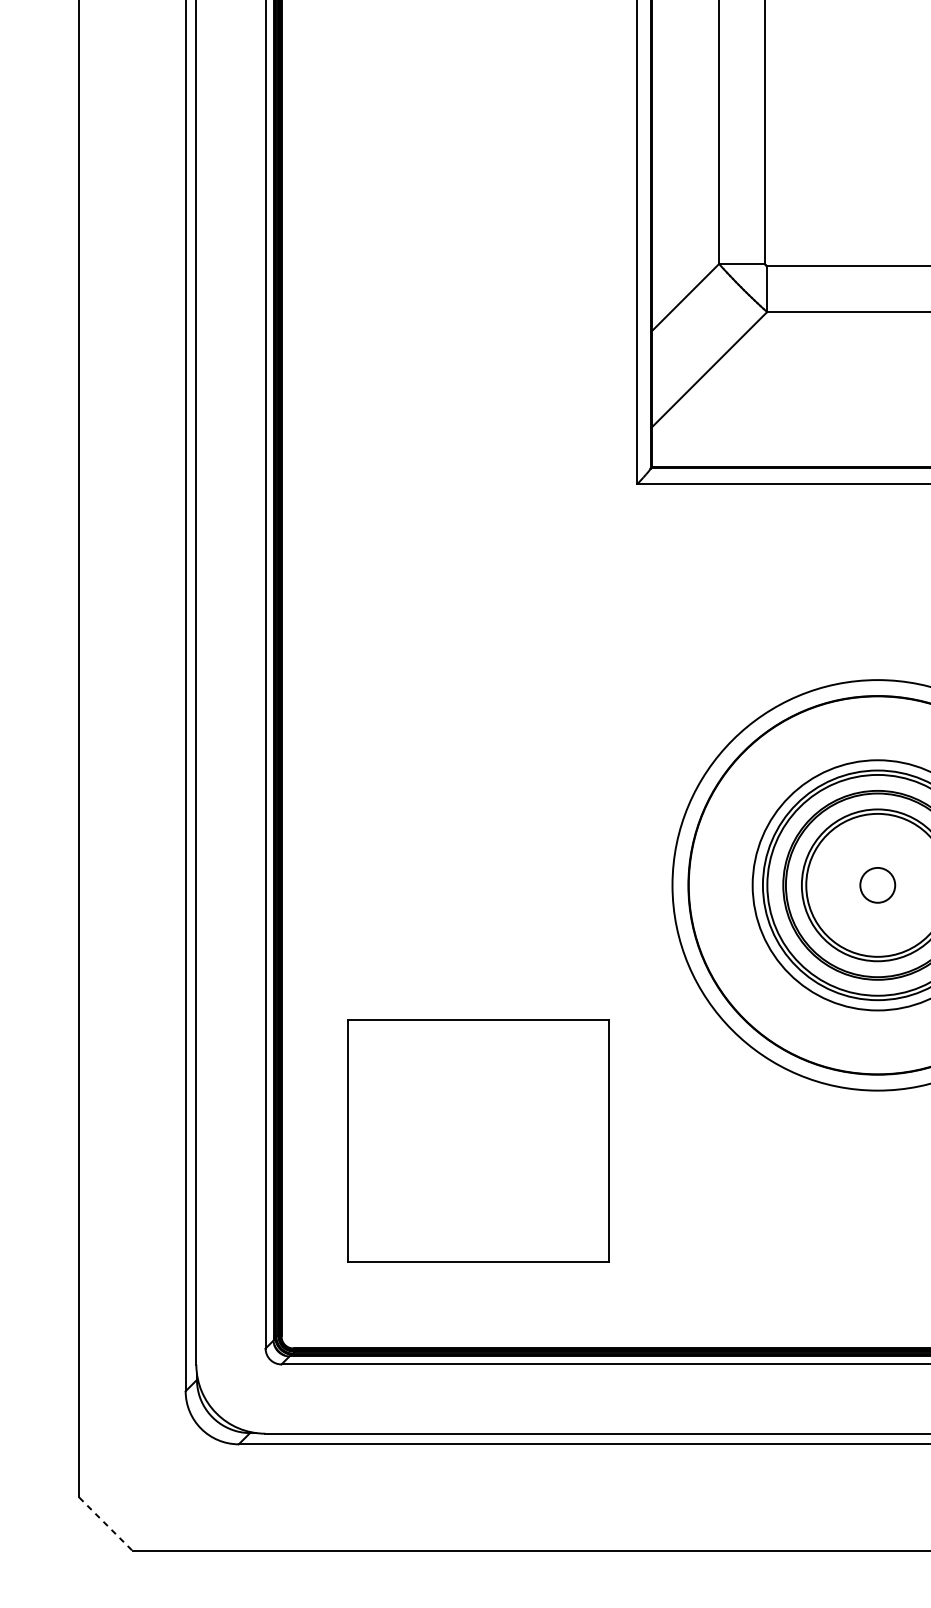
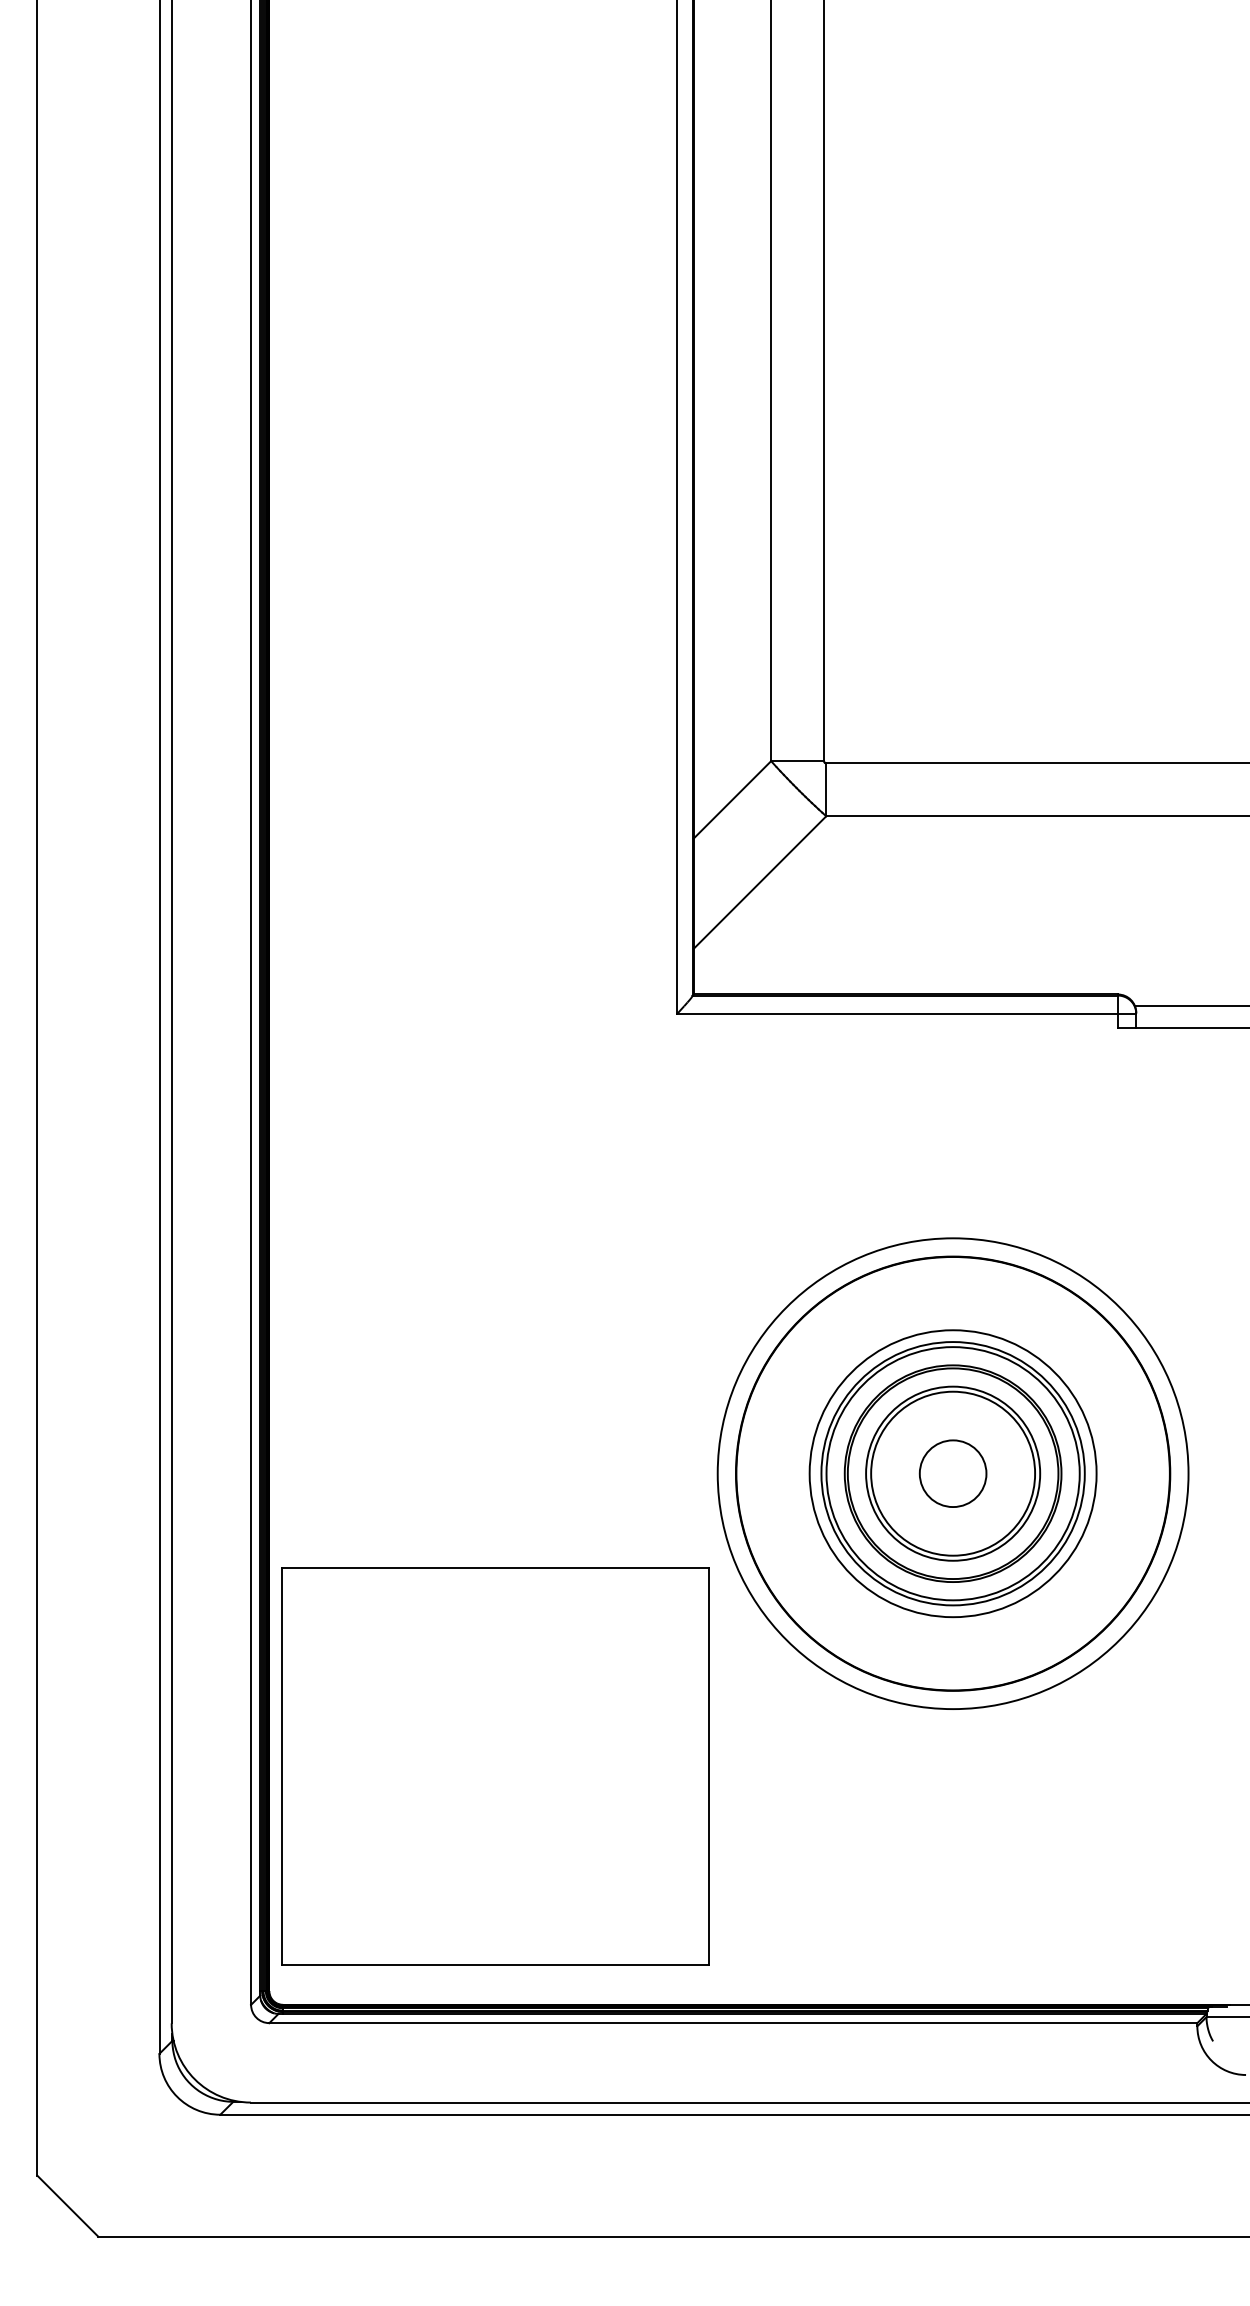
circle: (877, 885) -> (952, 1473), size x1.67
part: (478, 1140) -> (495, 1766), size x1.43
line: (106, 1524) -> (68, 2206), dashed -> solid

